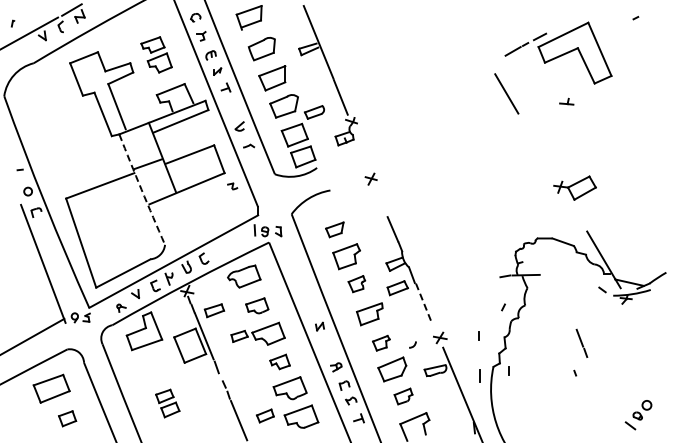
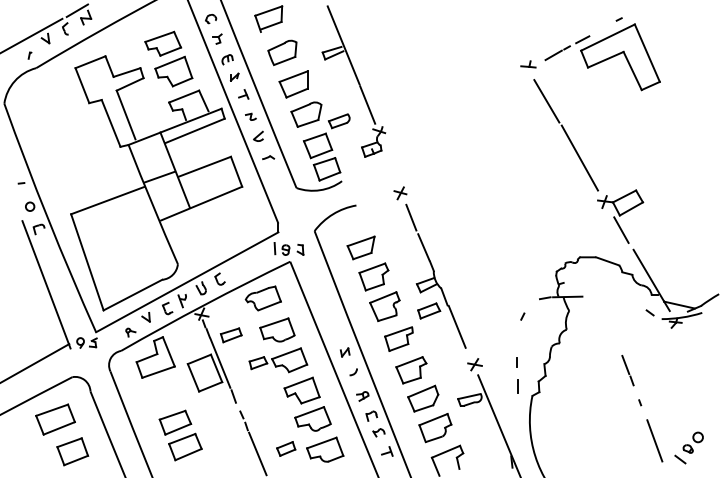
line: (635, 18) -> (618, 19), moved
part: (12, 23) -> (29, 55), moved
part: (156, 54) -> (168, 58), size x1.43
part: (566, 101) -> (528, 64), moved
line: (537, 146) -> (579, 158), added
part: (232, 186) -> (250, 117), moved
arc: (141, 189) -> (152, 204), dashed -> solid
line: (380, 201) -> (410, 217), added
line: (575, 213) -> (621, 230), added
part: (334, 229) -> (360, 247), size x1.43
part: (356, 283) -> (384, 305), size x1.67
line: (423, 302) -> (456, 326), dashed -> solid
part: (257, 305) -> (277, 329), size x1.43
line: (503, 307) -> (522, 316), moved
part: (381, 343) -> (411, 370), size x1.67
arc: (413, 345) -> (354, 372), moved
part: (279, 361) -> (301, 390), size x1.67
line: (508, 370) -> (548, 399), removed
line: (575, 372) -> (640, 402), moved
line: (479, 375) -> (517, 385), moved
part: (403, 396) -> (435, 427), size x1.67
part: (167, 403) -> (180, 435), size x1.67
line: (606, 408) -> (654, 440), added
part: (67, 418) -> (72, 451), size x1.67

